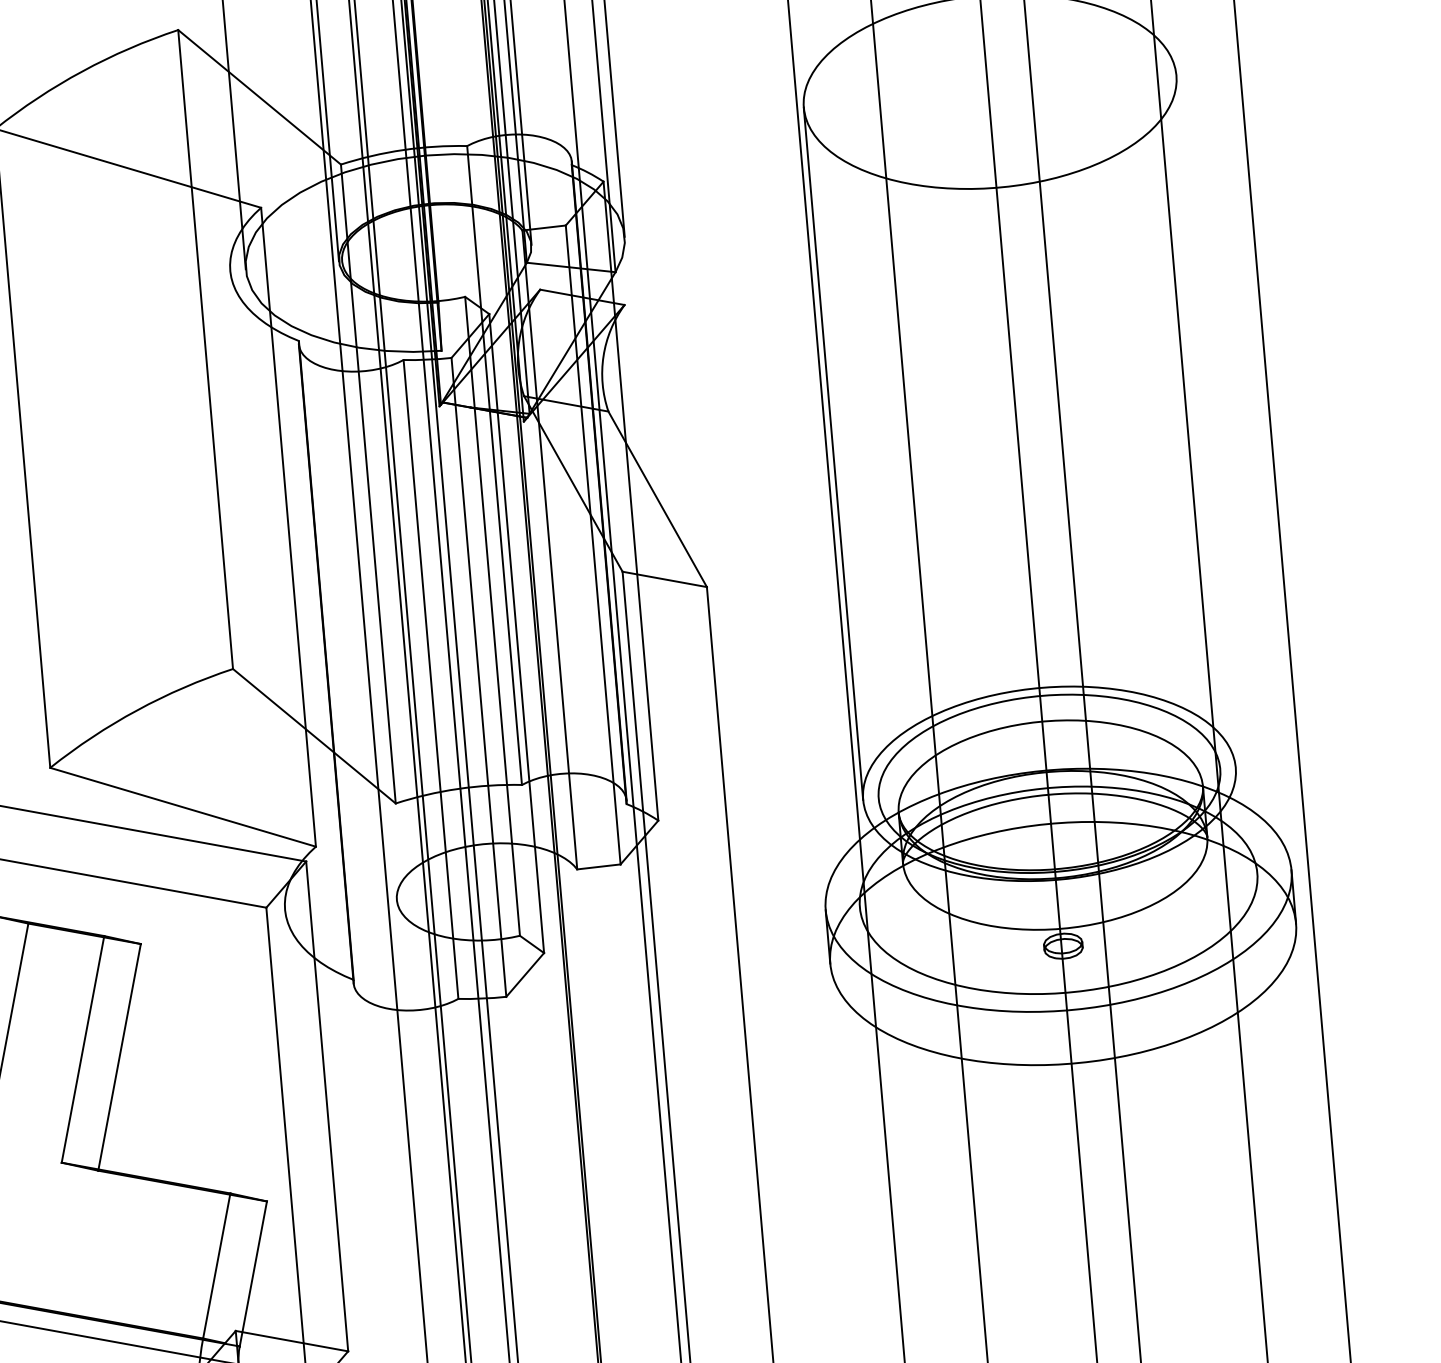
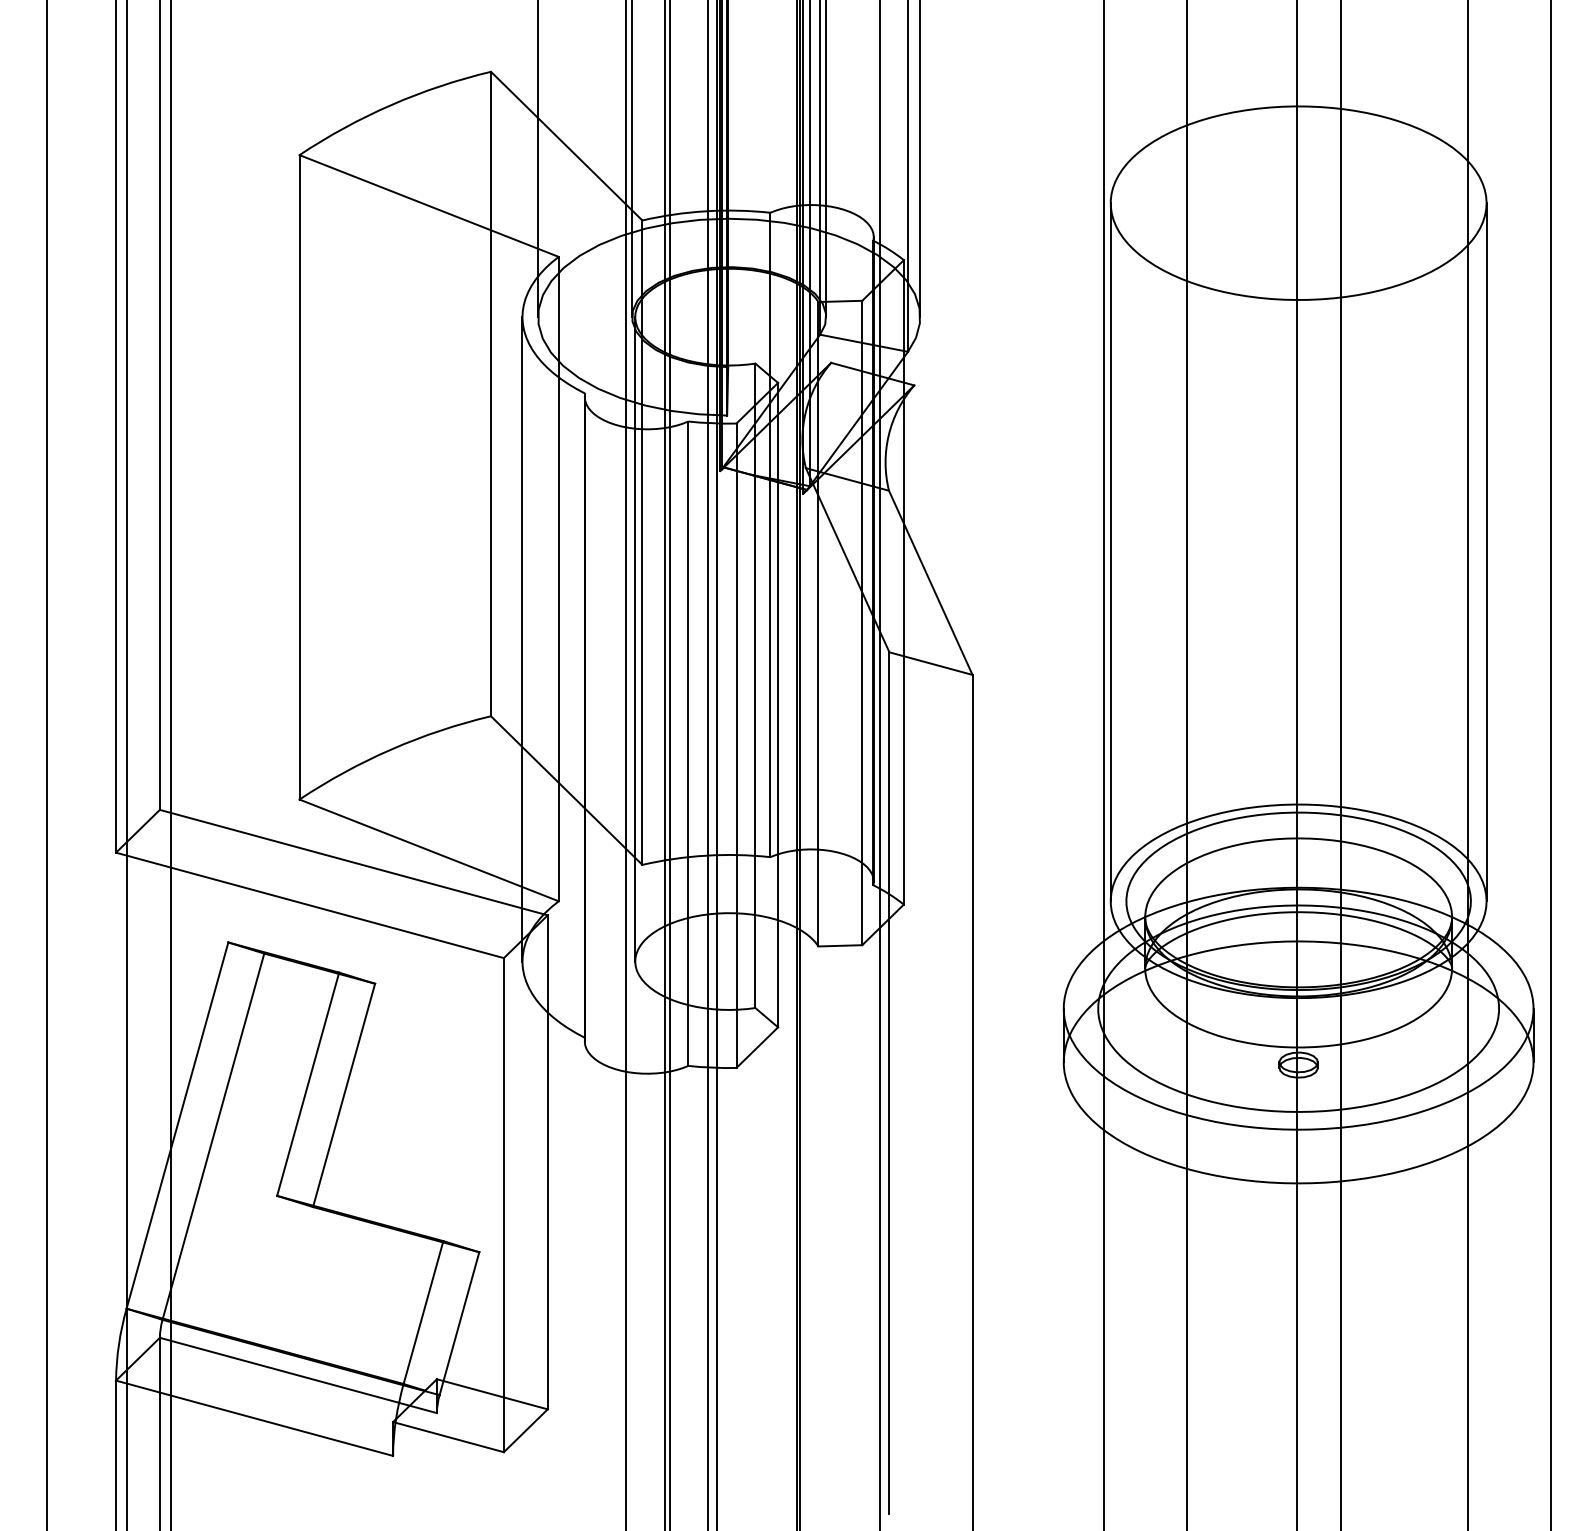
line: (1206, 422) -> (1486, 552), added
line: (369, 580) -> (635, 639), added
line: (257, 590) -> (522, 639), added

